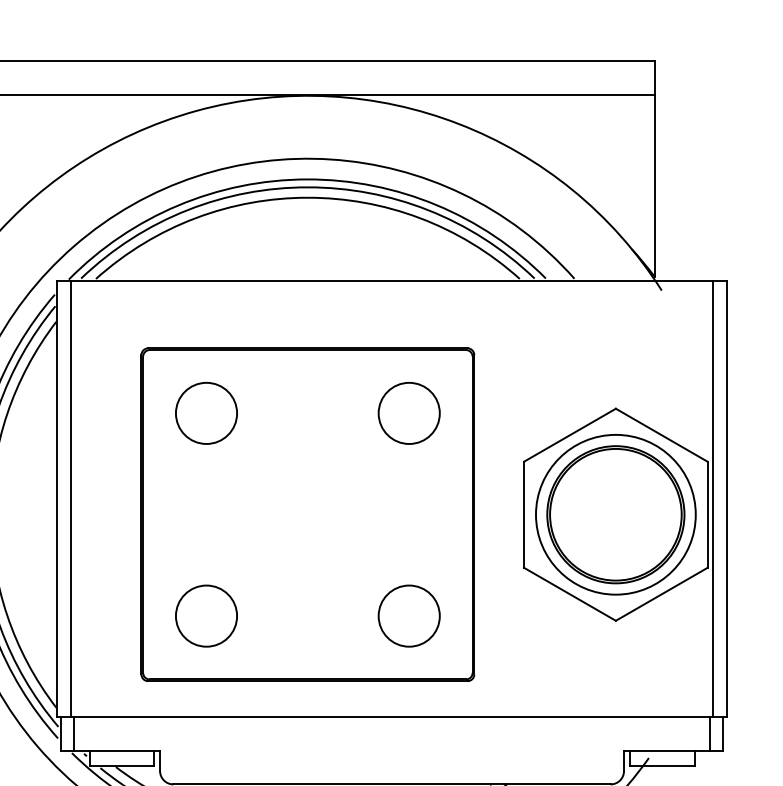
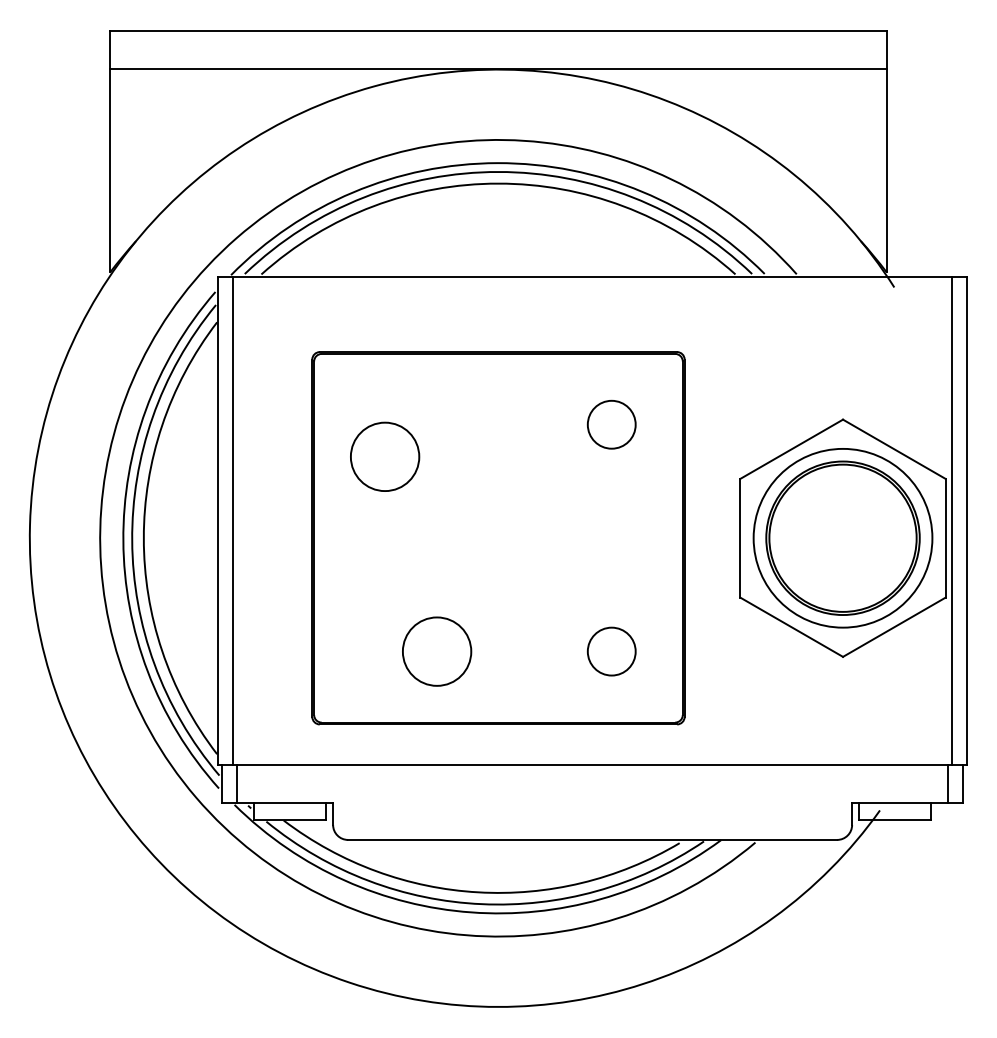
circle: (206, 413) -> (385, 456), moved
circle: (408, 413) -> (611, 424), size x0.7
circle: (206, 615) -> (437, 651), moved
circle: (408, 615) -> (611, 651), size x0.7

